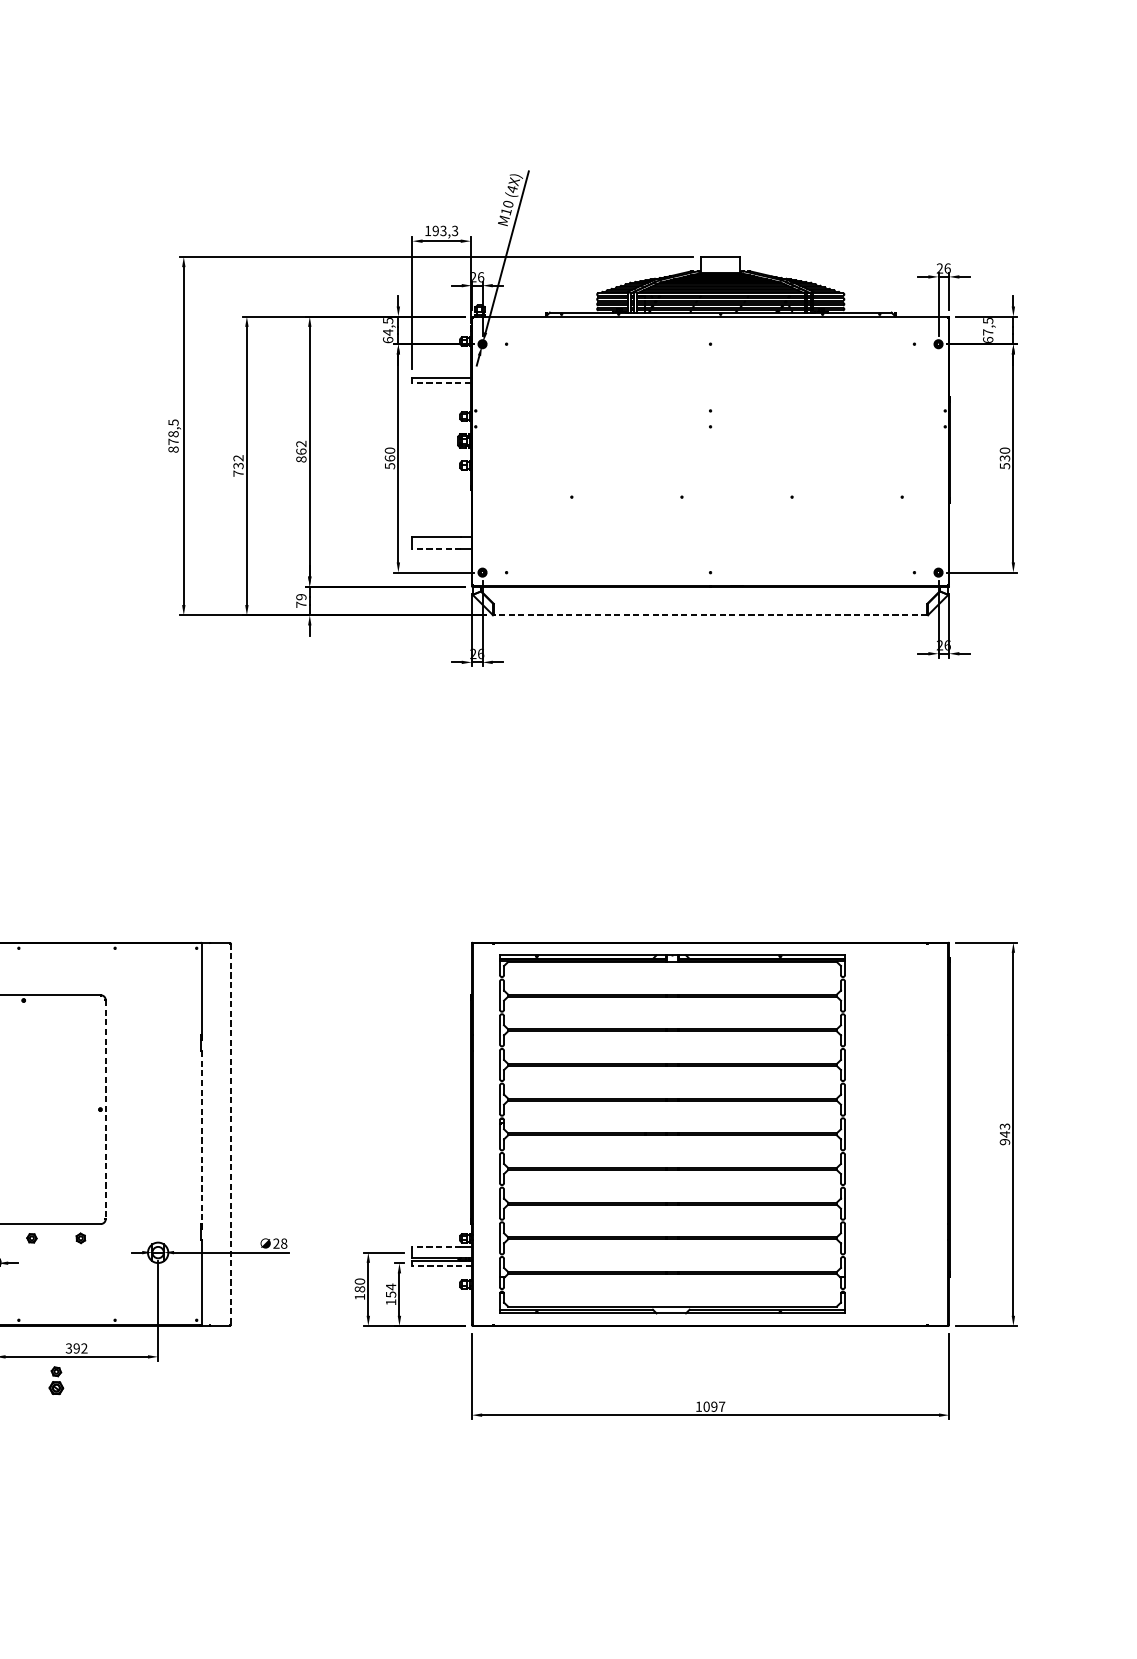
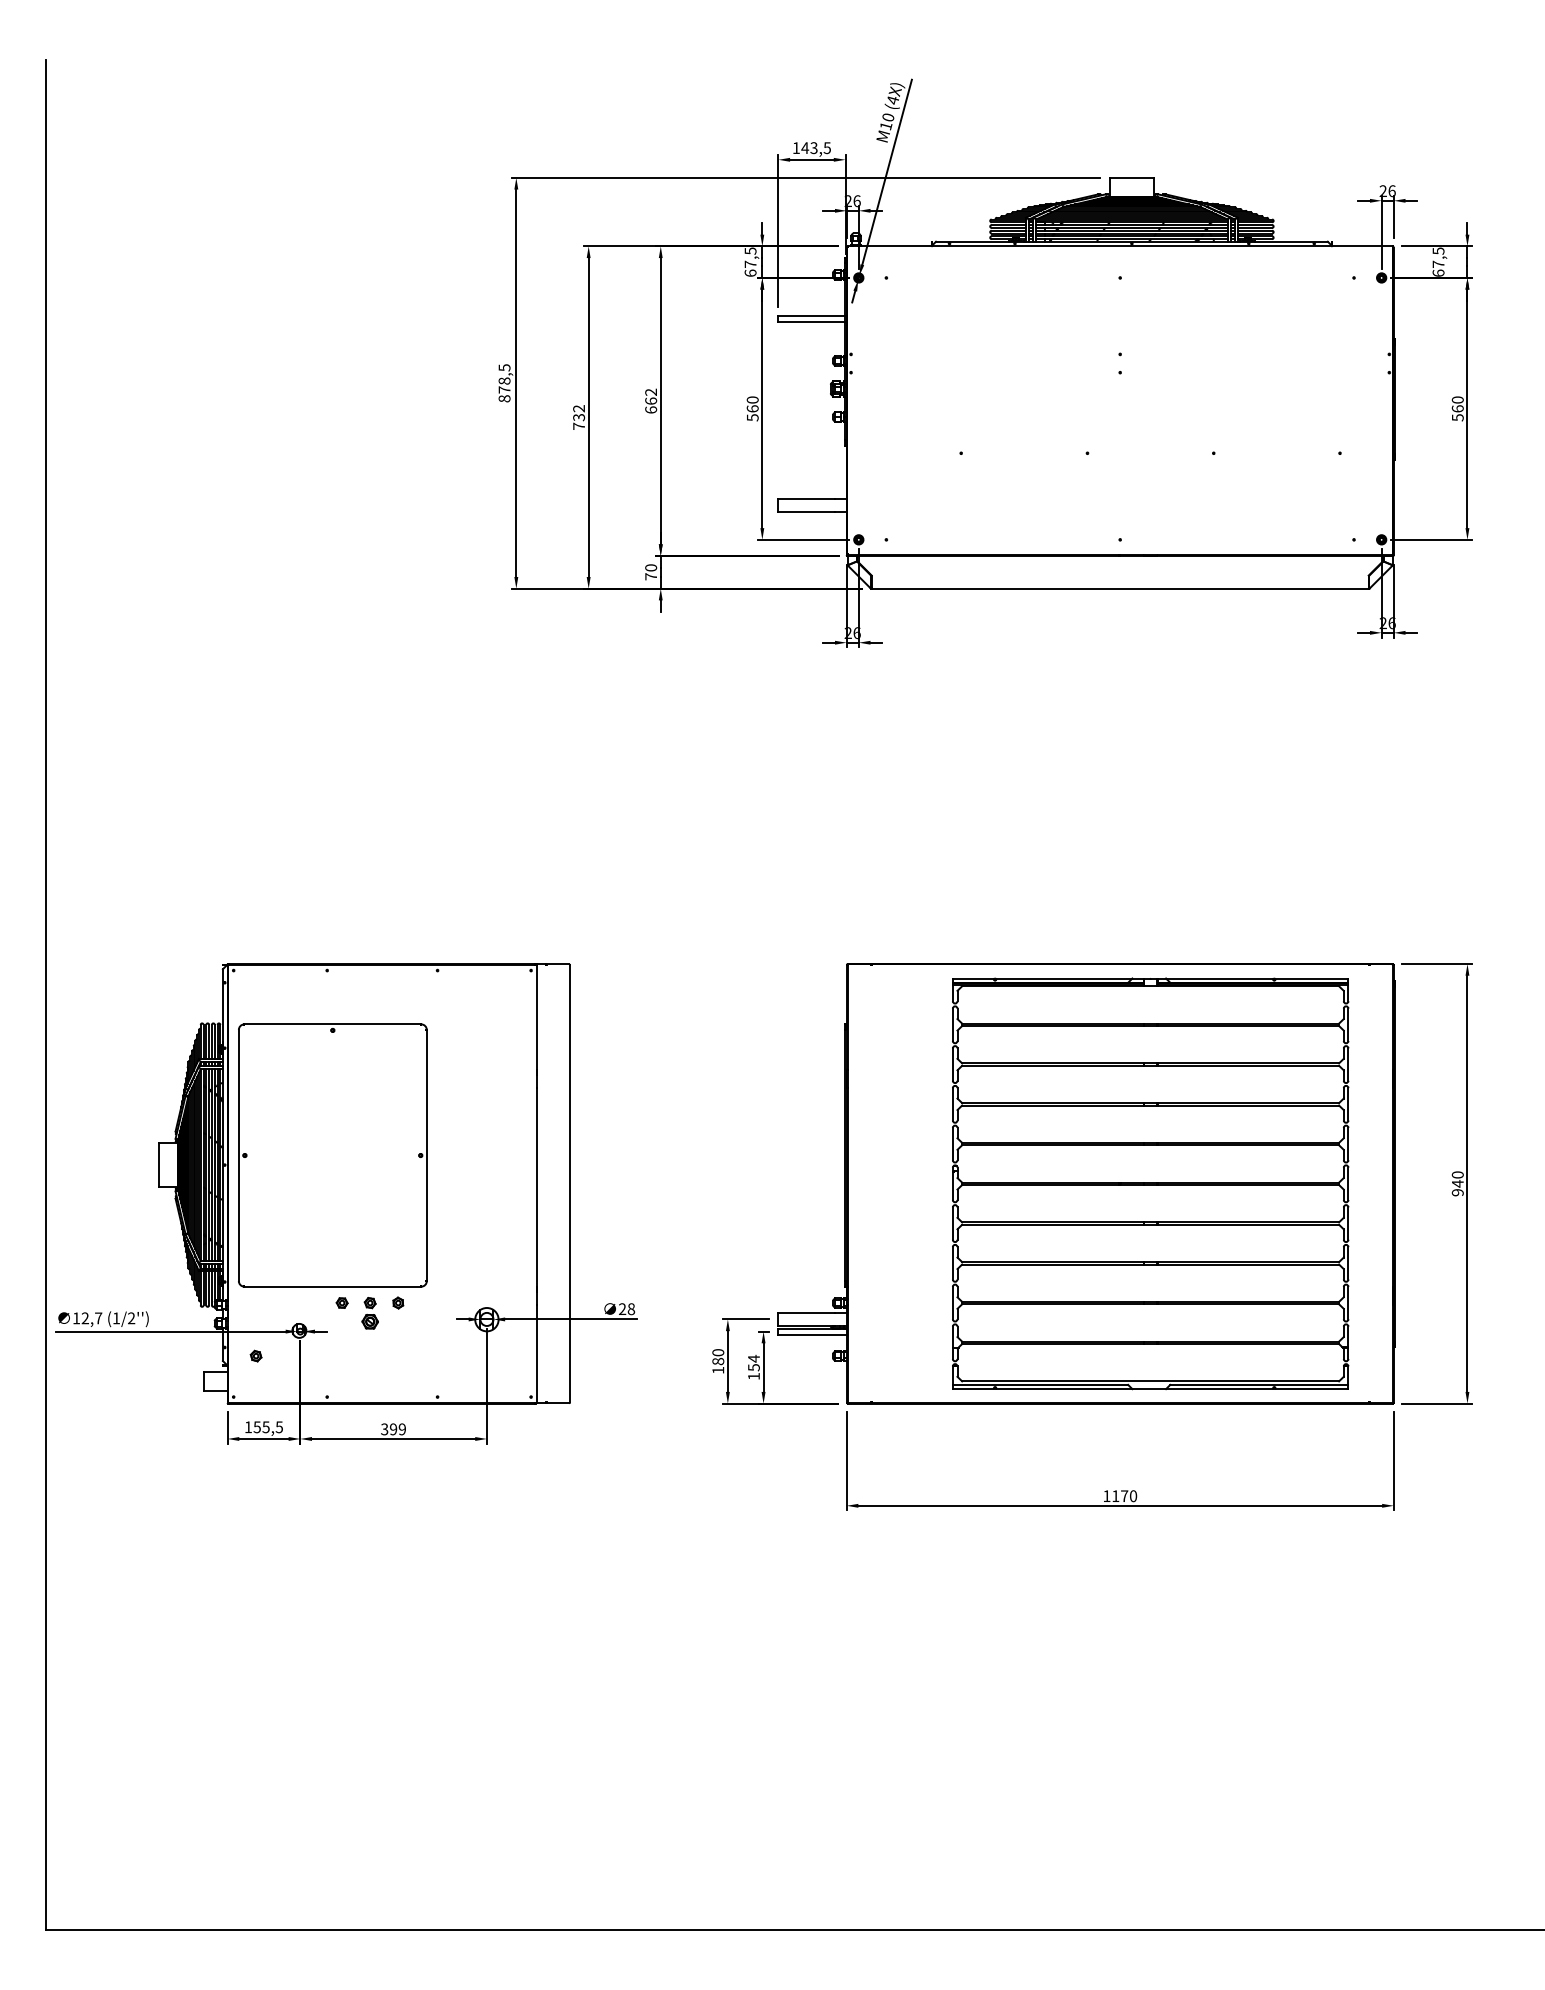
text: (444, 231) -> (815, 148), 193,3 -> 143,5
text: (388, 332) -> (750, 264), 64,5 -> 67,5
line: (441, 383) -> (811, 322), dashed -> solid
text: (300, 458) -> (650, 409), 862 -> 662
text: (1004, 458) -> (1457, 408), 530 -> 560
line: (436, 548) -> (805, 512), dashed -> solid
text: (301, 596) -> (651, 567), 79 -> 70
line: (709, 615) -> (1119, 588), dashed -> solid
line: (105, 1109) -> (426, 1155), dashed -> solid
text: (1004, 1126) -> (1457, 1174), 943 -> 940
line: (230, 1134) -> (569, 1183), dashed -> solid
part: (672, 1134) -> (1150, 1183), moved
line: (202, 1138) -> (537, 1188), dashed -> solid
line: (436, 1246) -> (805, 1312), dashed -> solid
line: (442, 1265) -> (812, 1334), dashed -> solid
text: (84, 1348) -> (402, 1429), 392 -> 399
part: (55, 1380) -> (369, 1313), moved
text: (714, 1407) -> (1124, 1496), 1097 -> 1170

